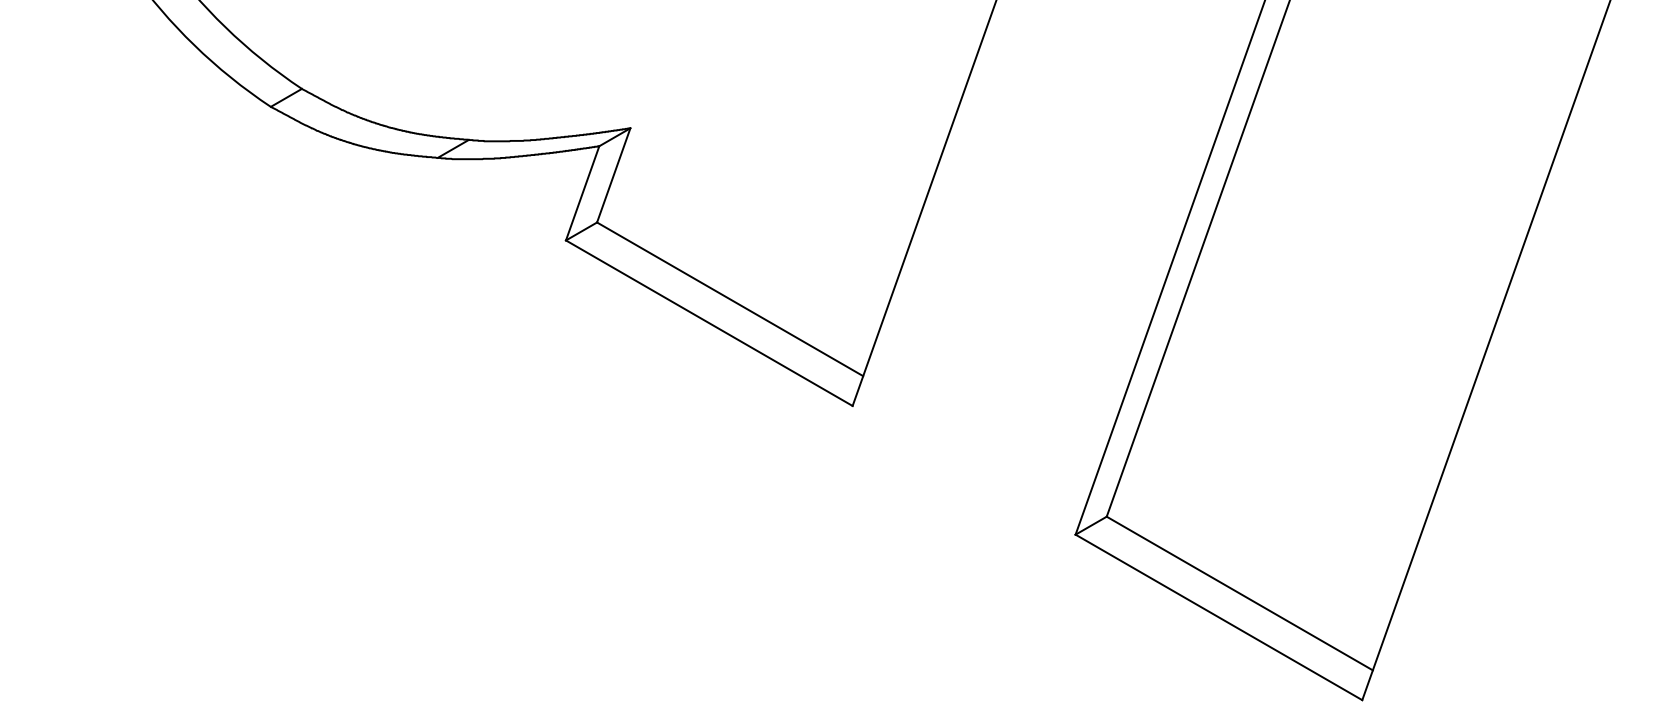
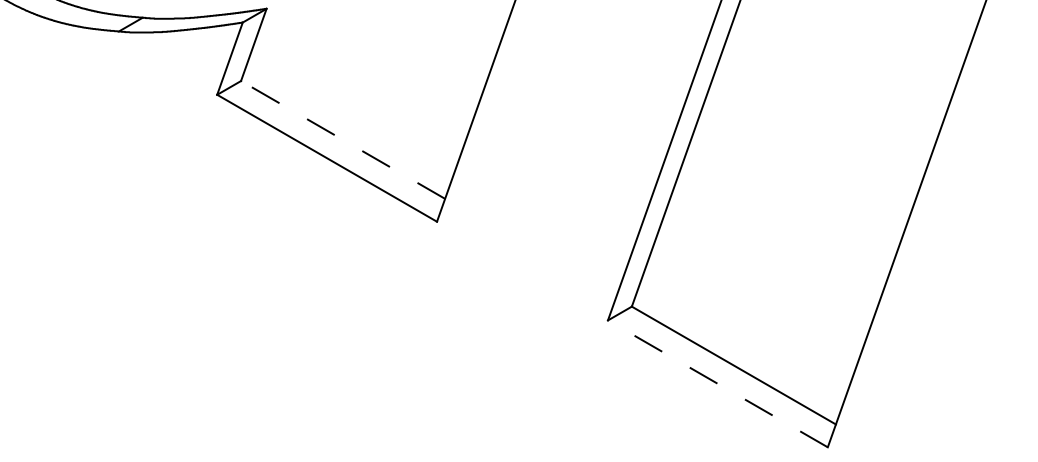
line: (730, 299) -> (343, 140), solid -> dashed
line: (1218, 617) -> (717, 383), solid -> dashed

